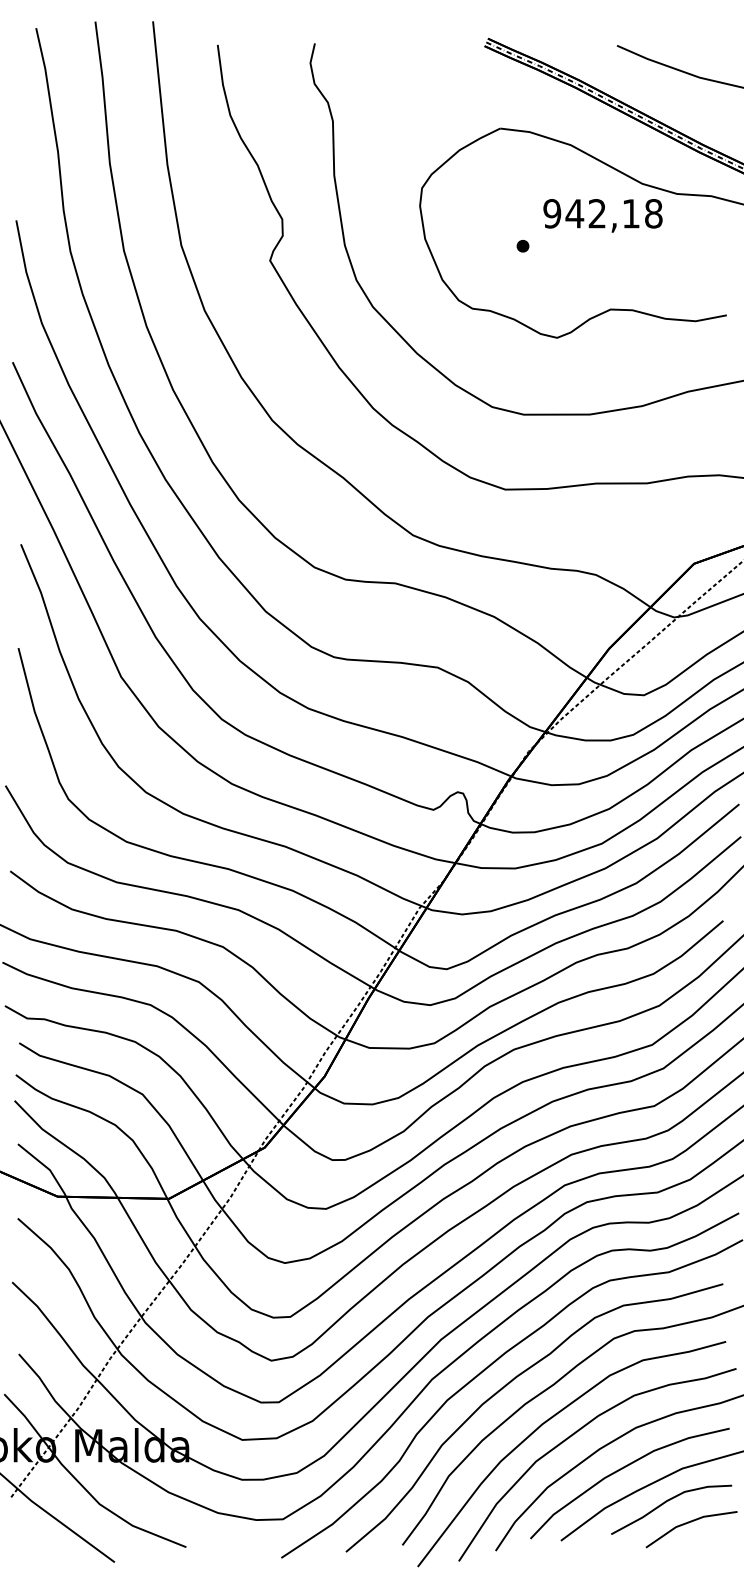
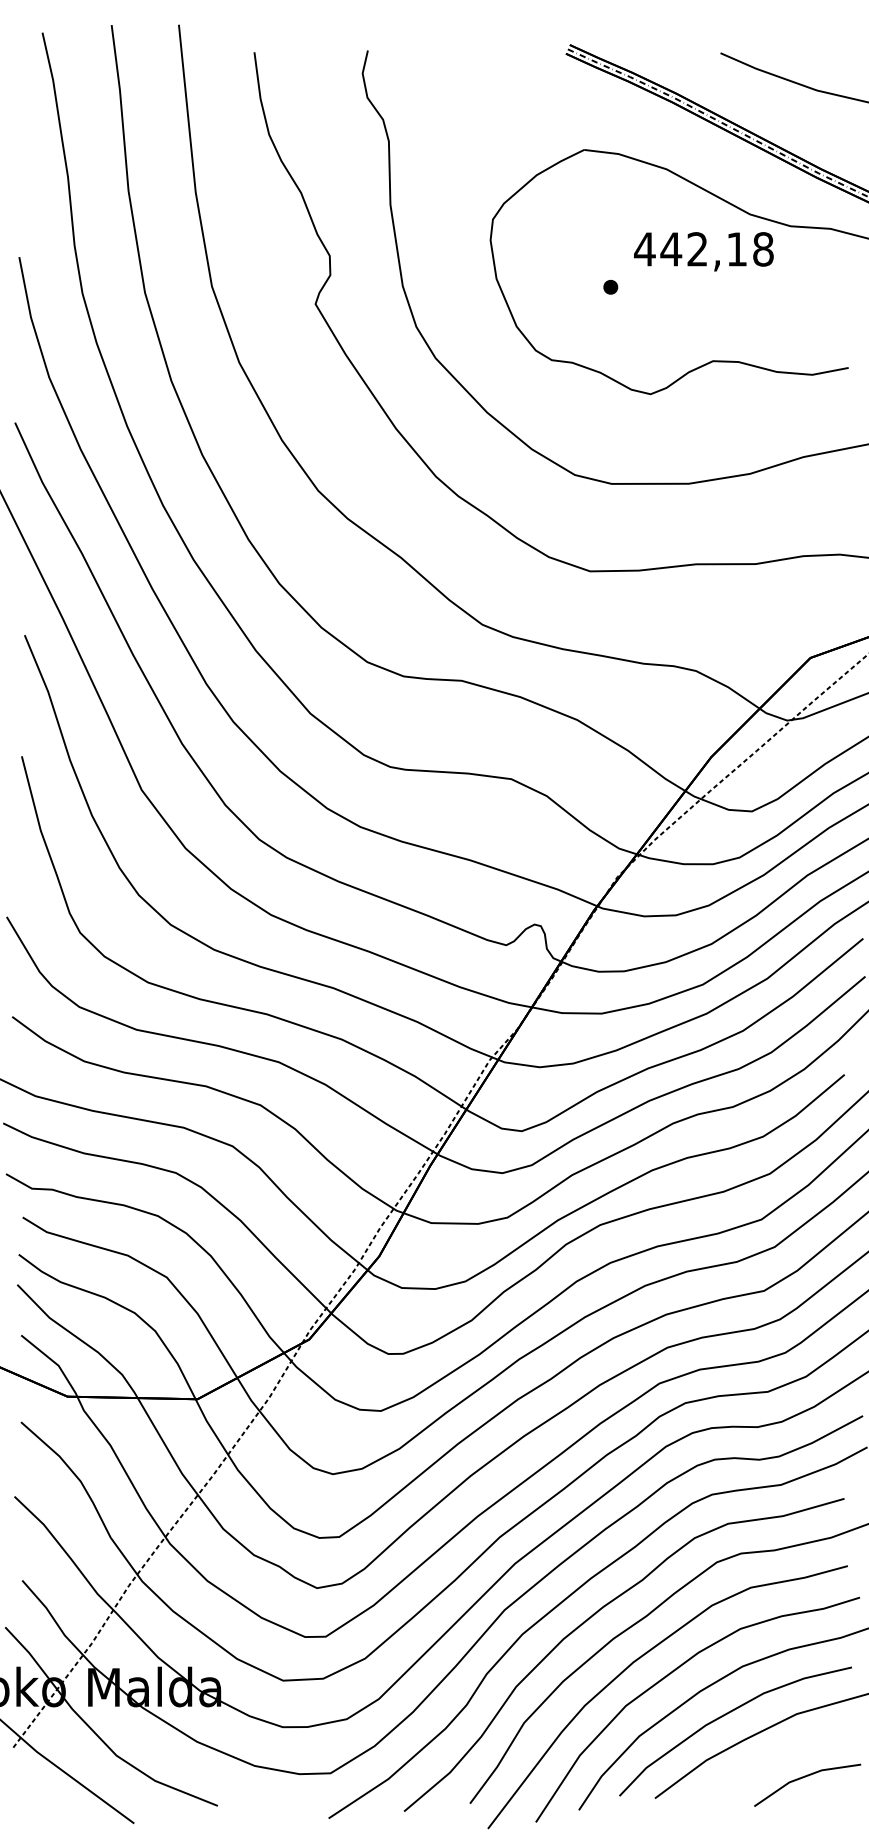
text: (551, 213) -> (644, 249), 942,18 -> 442,18
curve: (666, 1502) -> (778, 1753), removed

